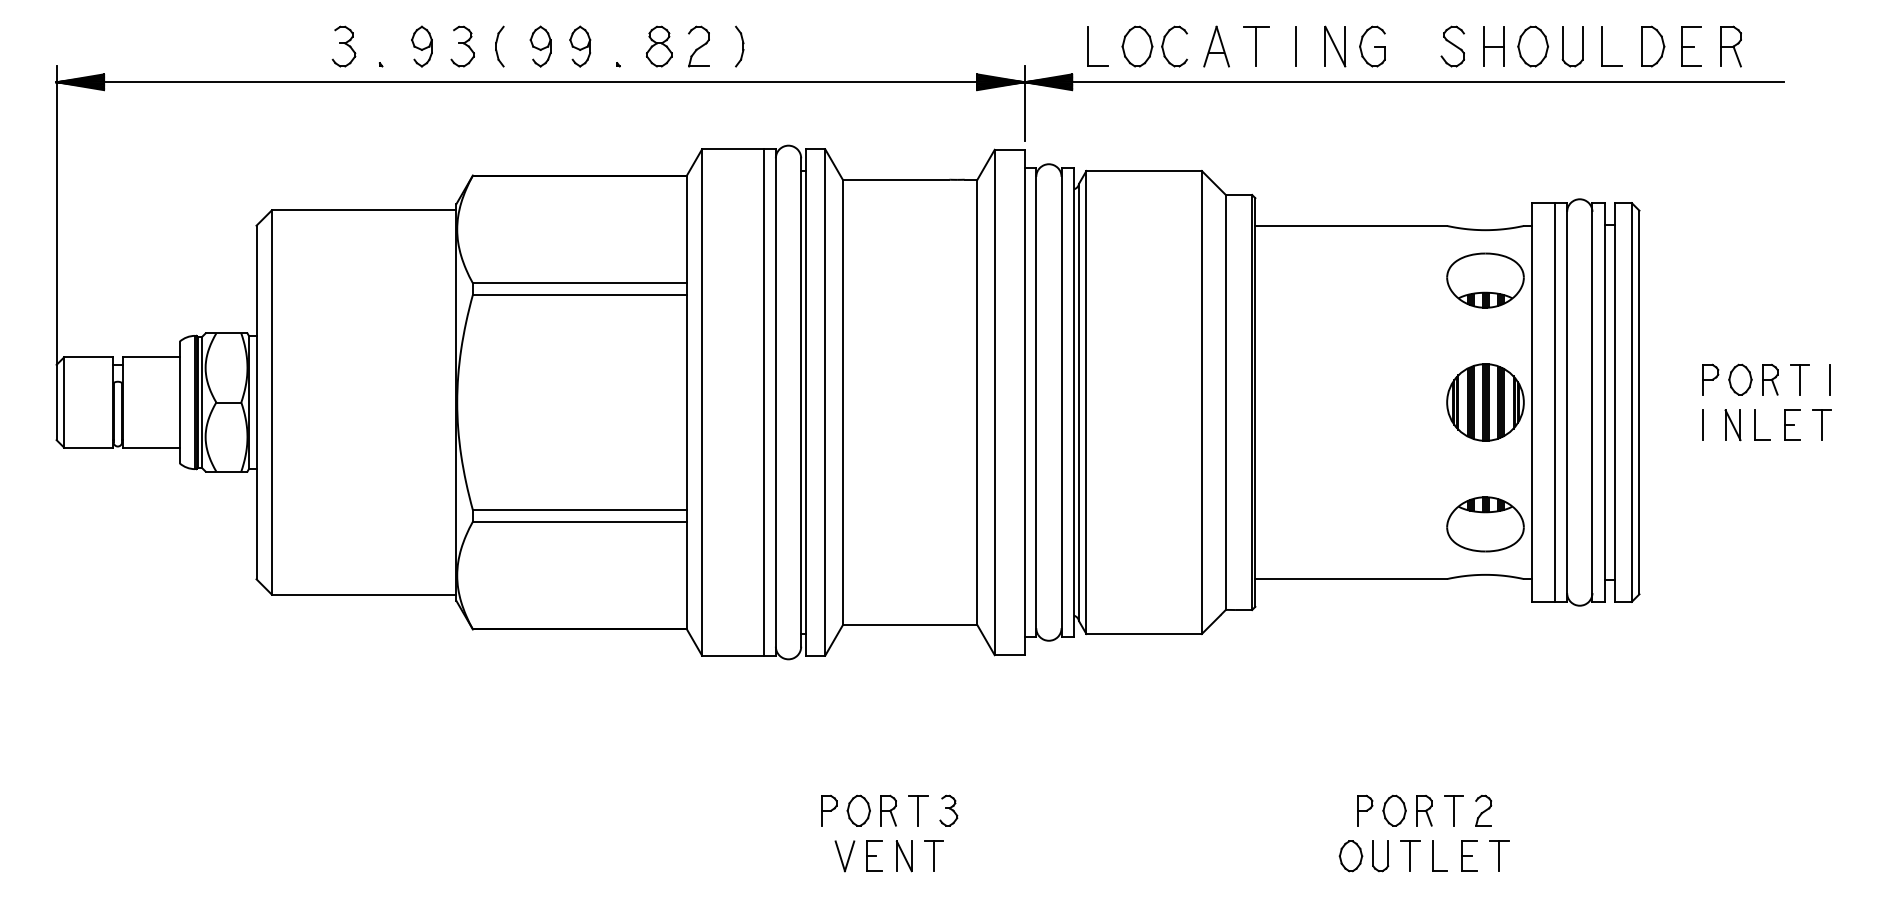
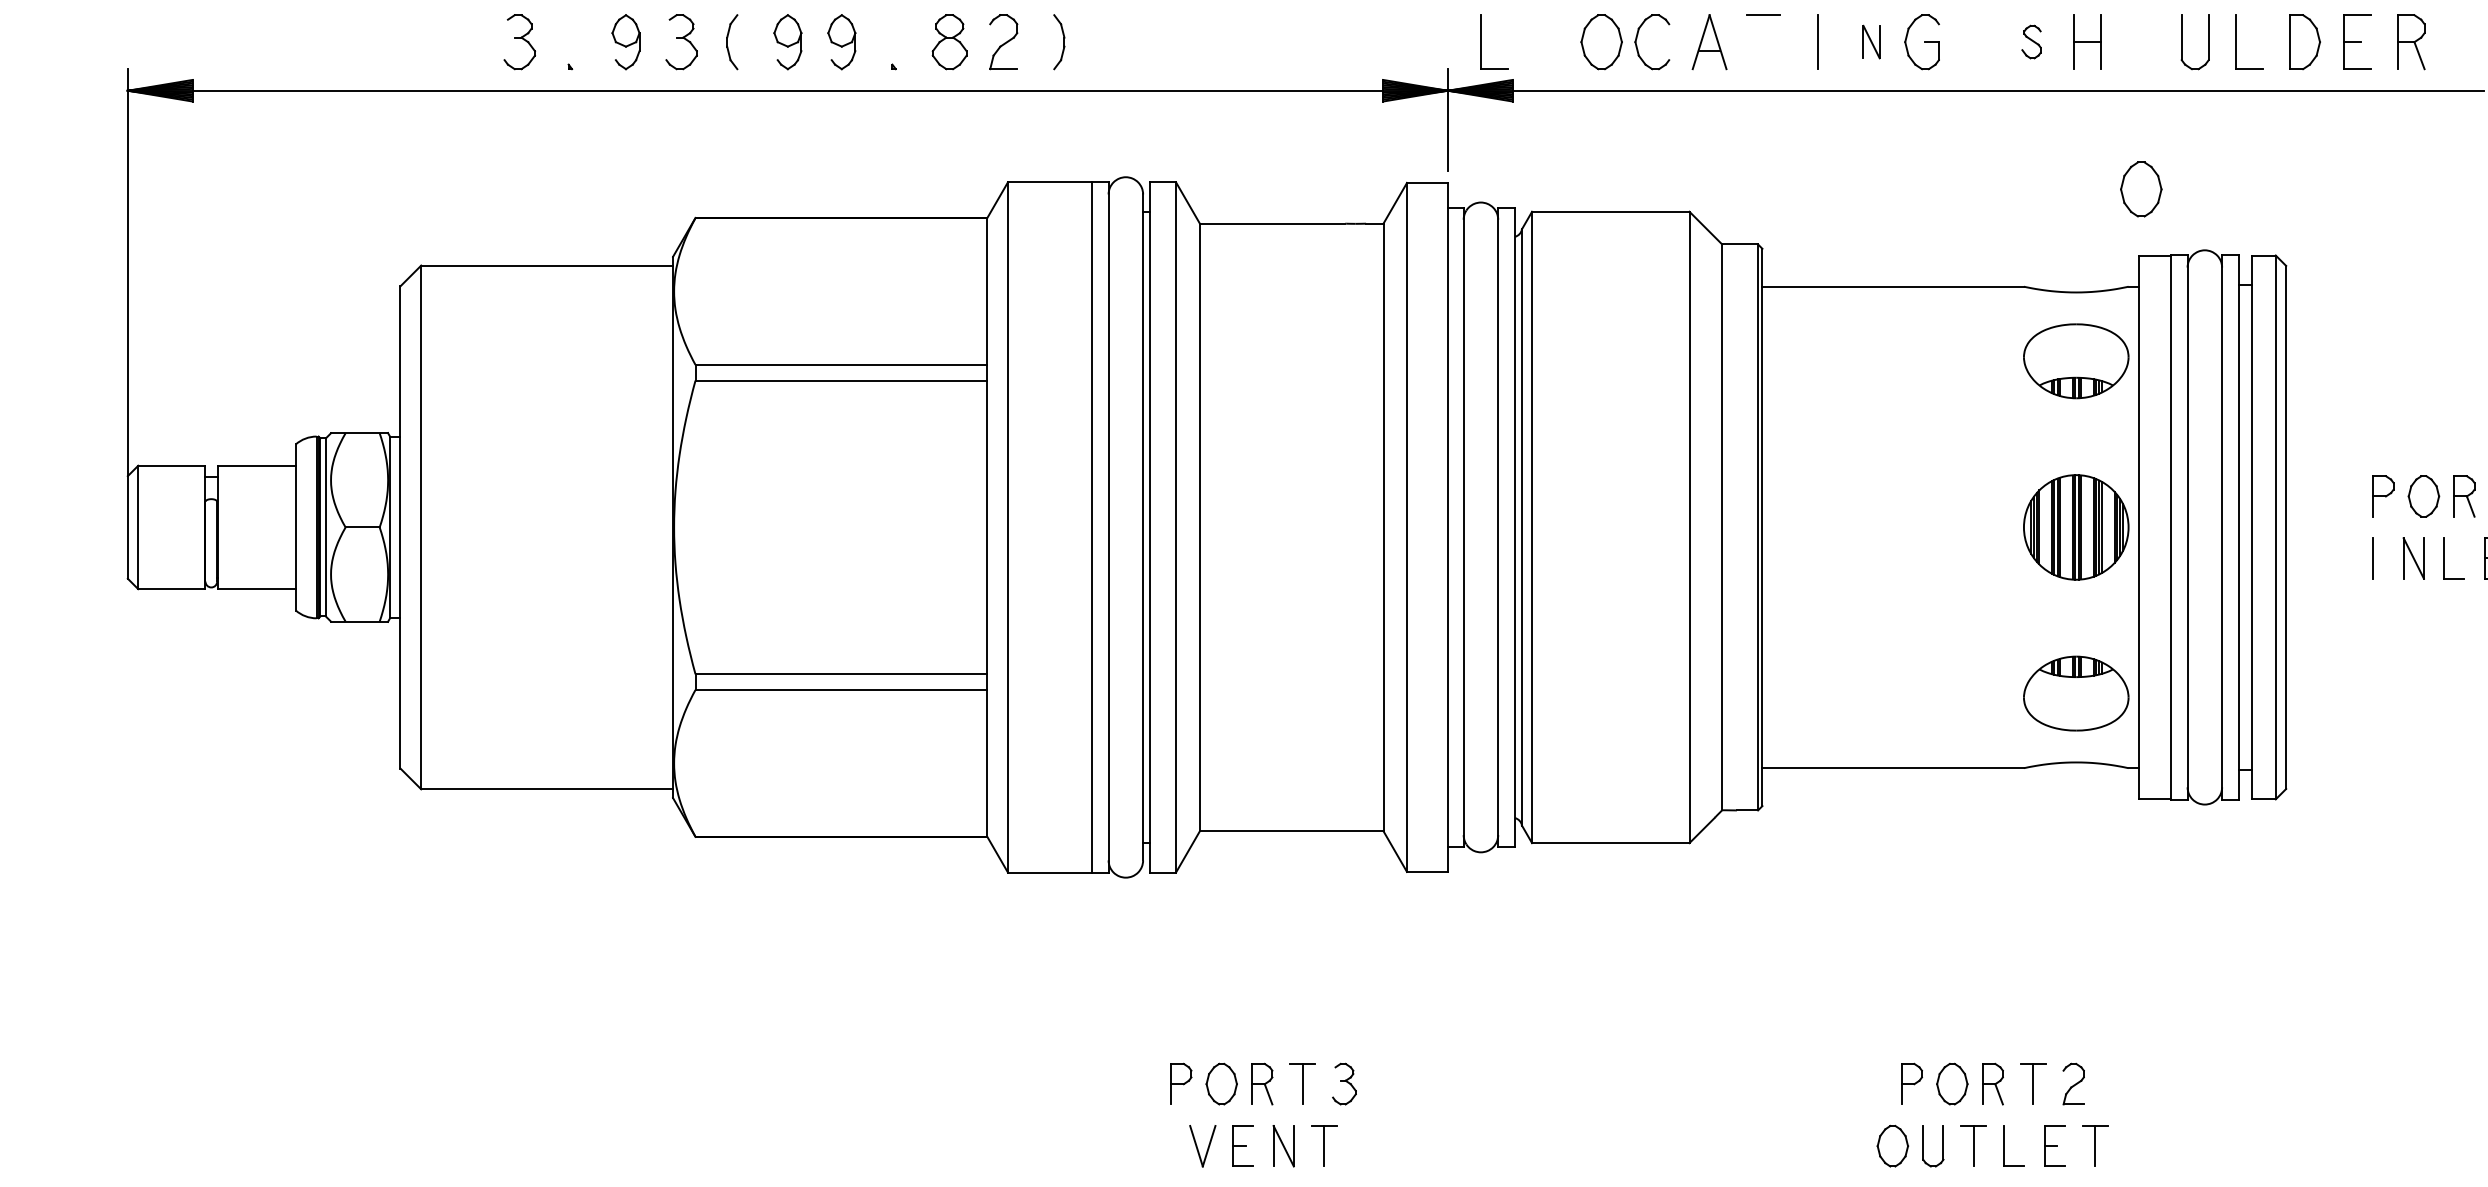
part: (1088, 46) -> (1481, 41), moved
line: (1256, 46) -> (1763, 41), removed
part: (1335, 46) -> (1871, 41), size x0.6
part: (1452, 46) -> (2031, 41), size x0.6
part: (1532, 46) -> (2140, 189), moved

